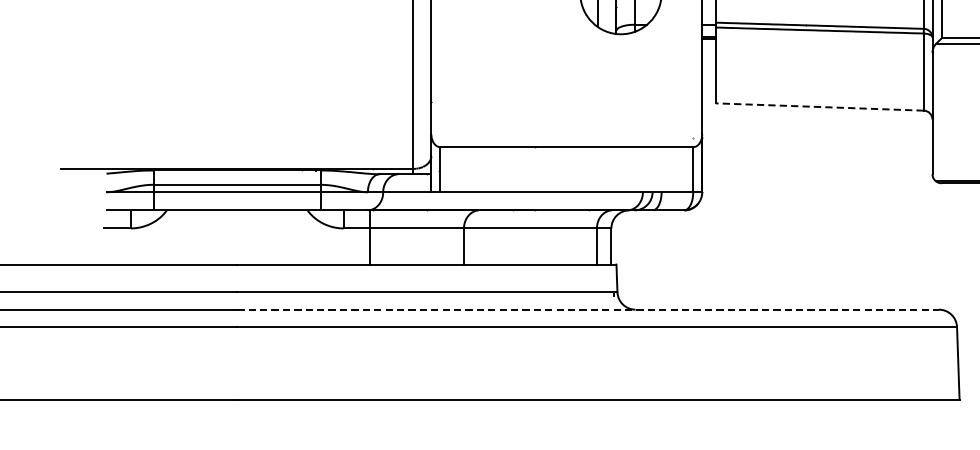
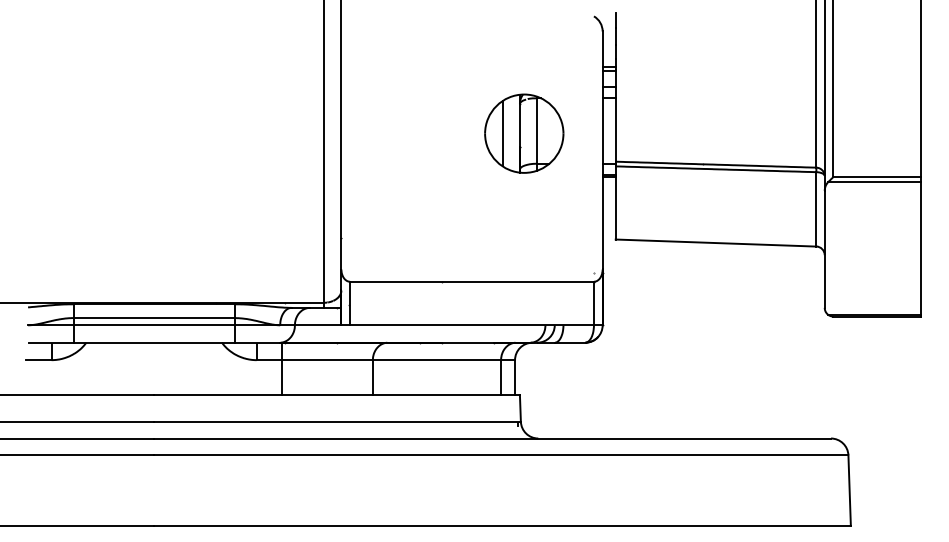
line: (819, 107) -> (715, 243), dashed -> solid
line: (589, 309) -> (493, 438), dashed -> solid

